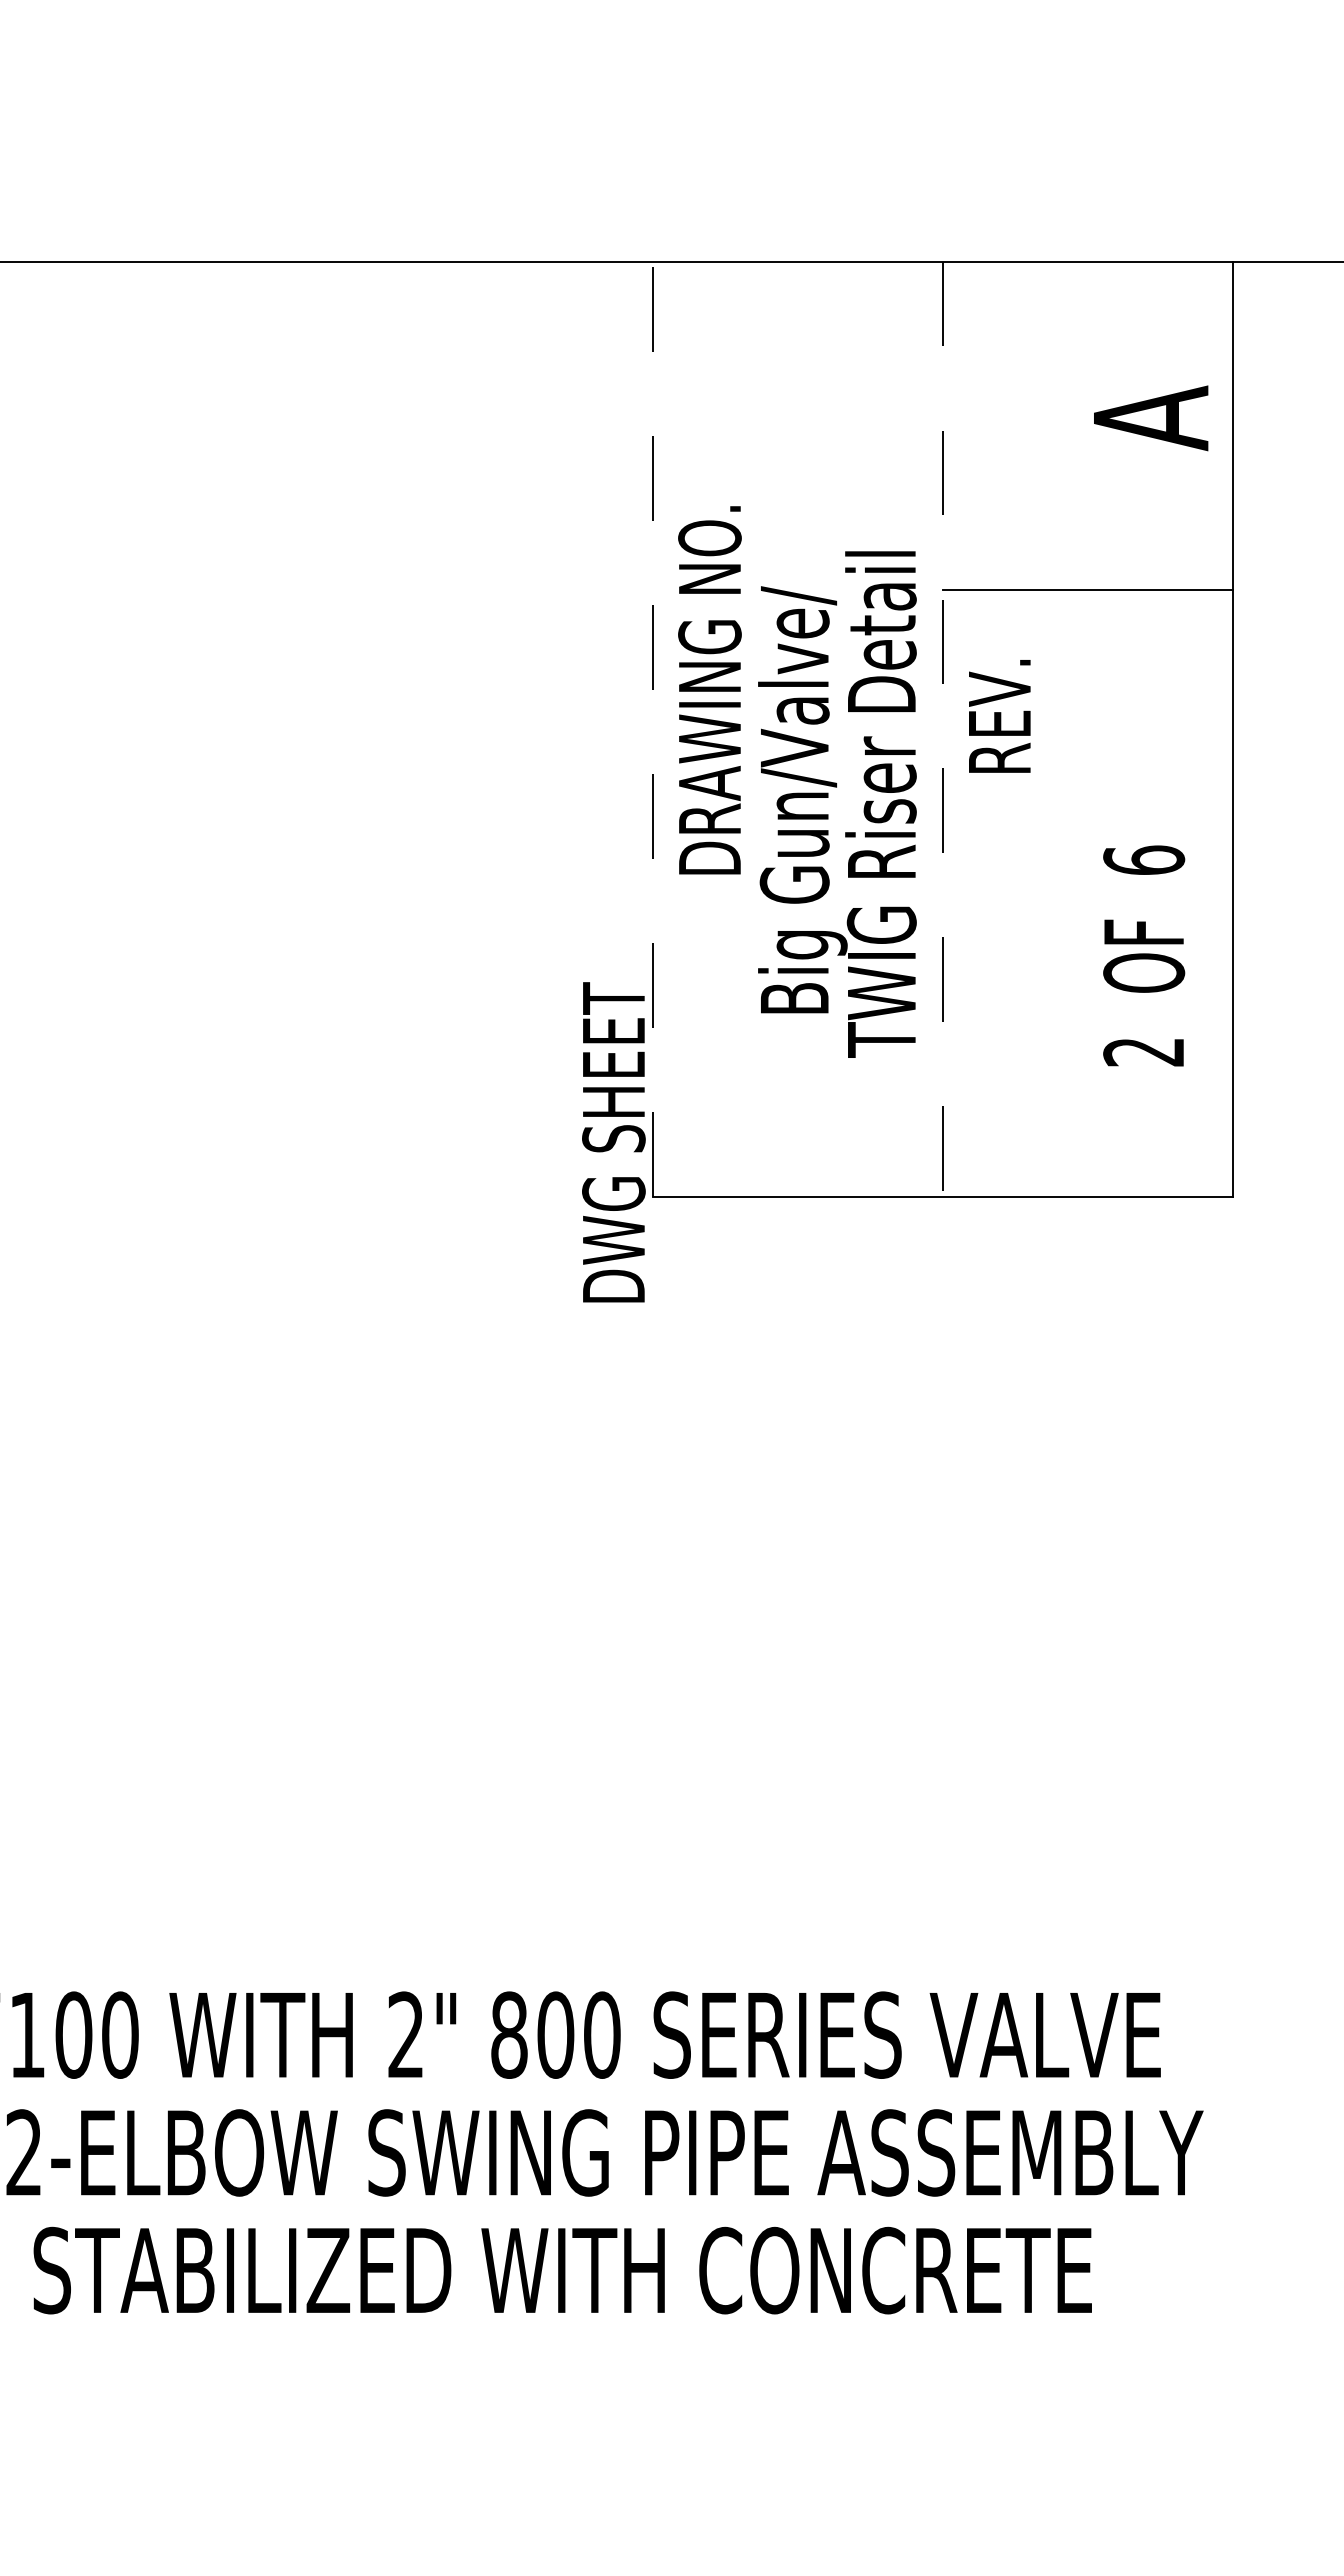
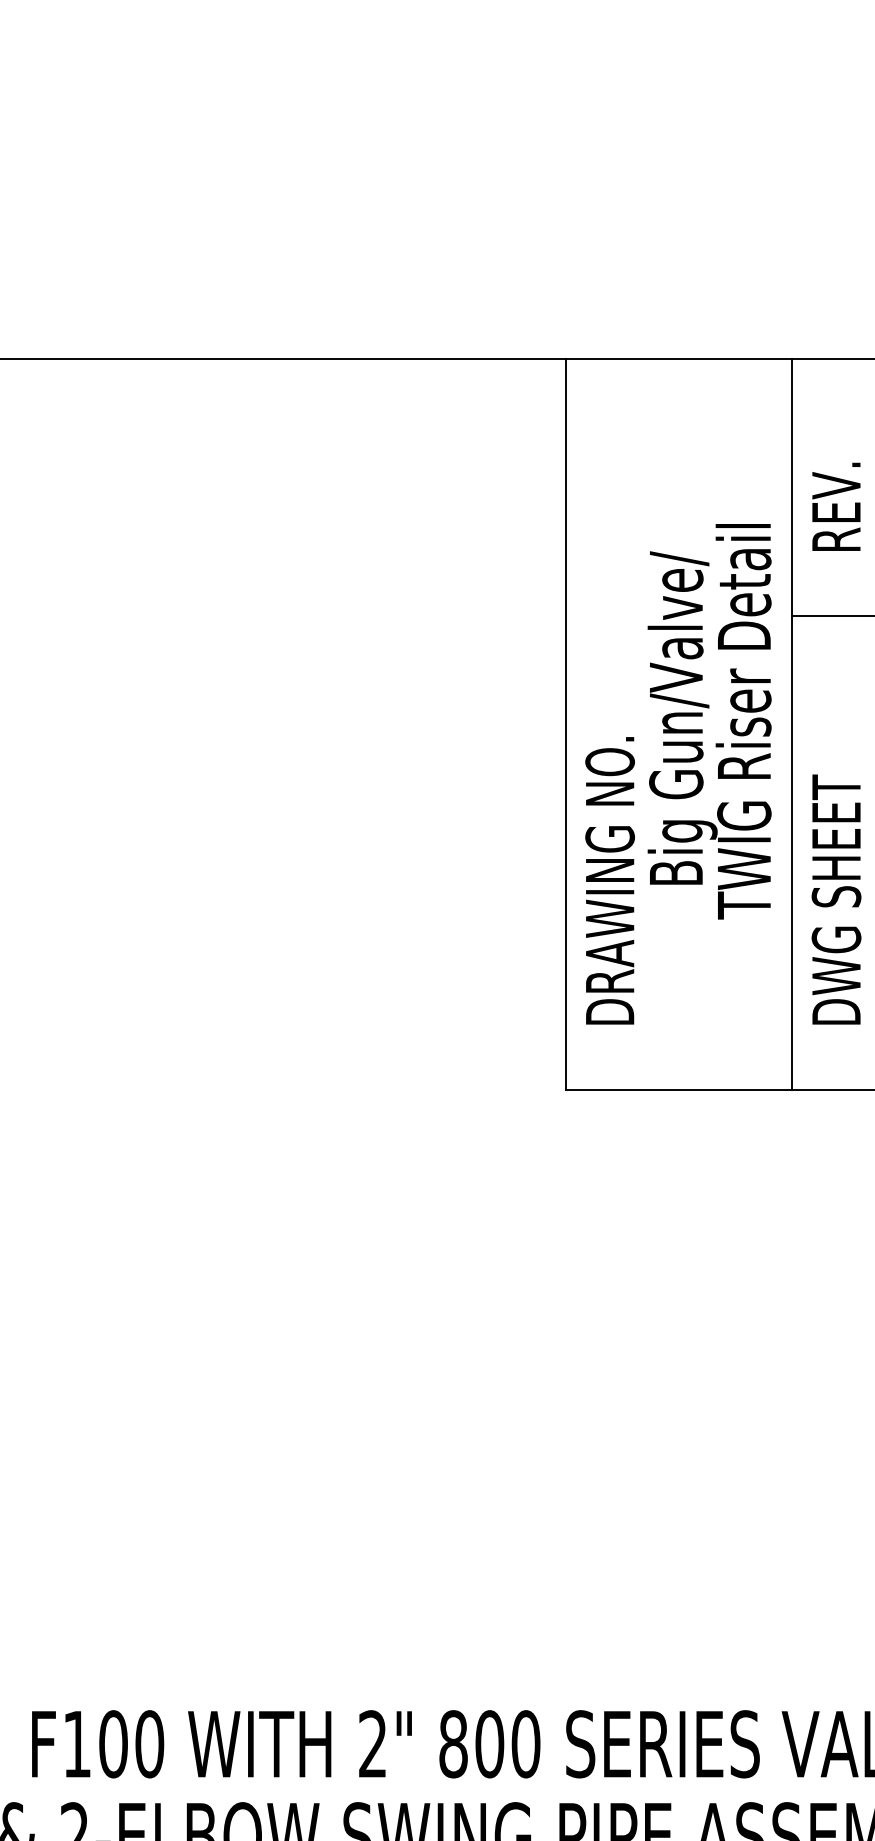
text: (709, 690) -> (609, 880), moved
text: (999, 716) -> (836, 506), moved
line: (652, 729) -> (565, 724), dashed -> solid
line: (943, 729) -> (792, 724), dashed -> solid
text: (837, 804) -> (709, 721), moved
text: (613, 1142) -> (836, 899), moved

